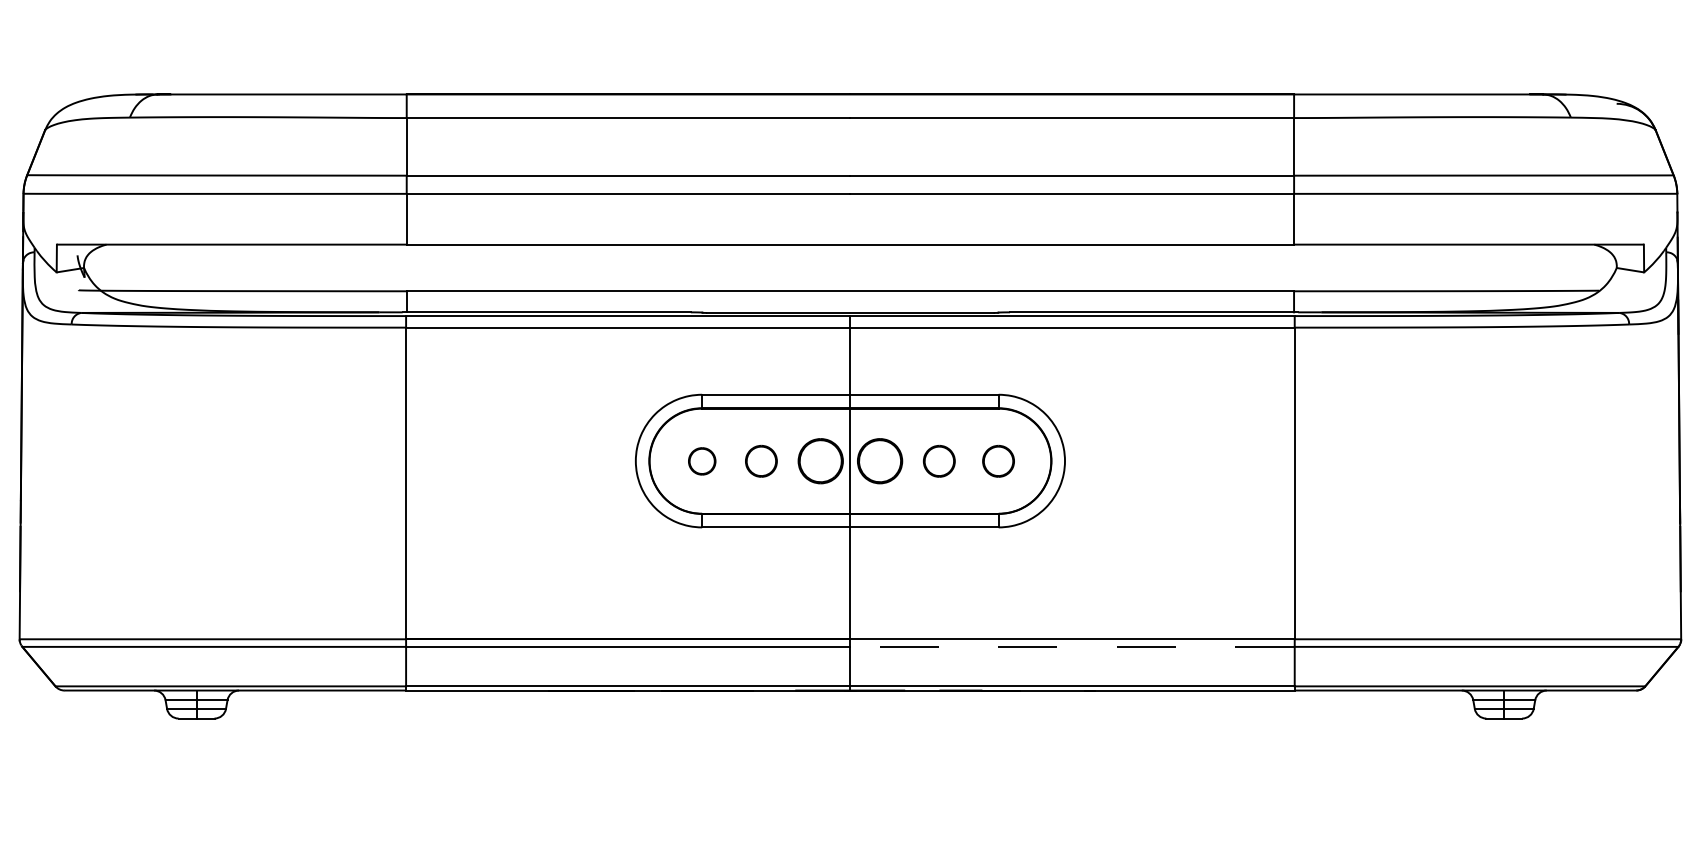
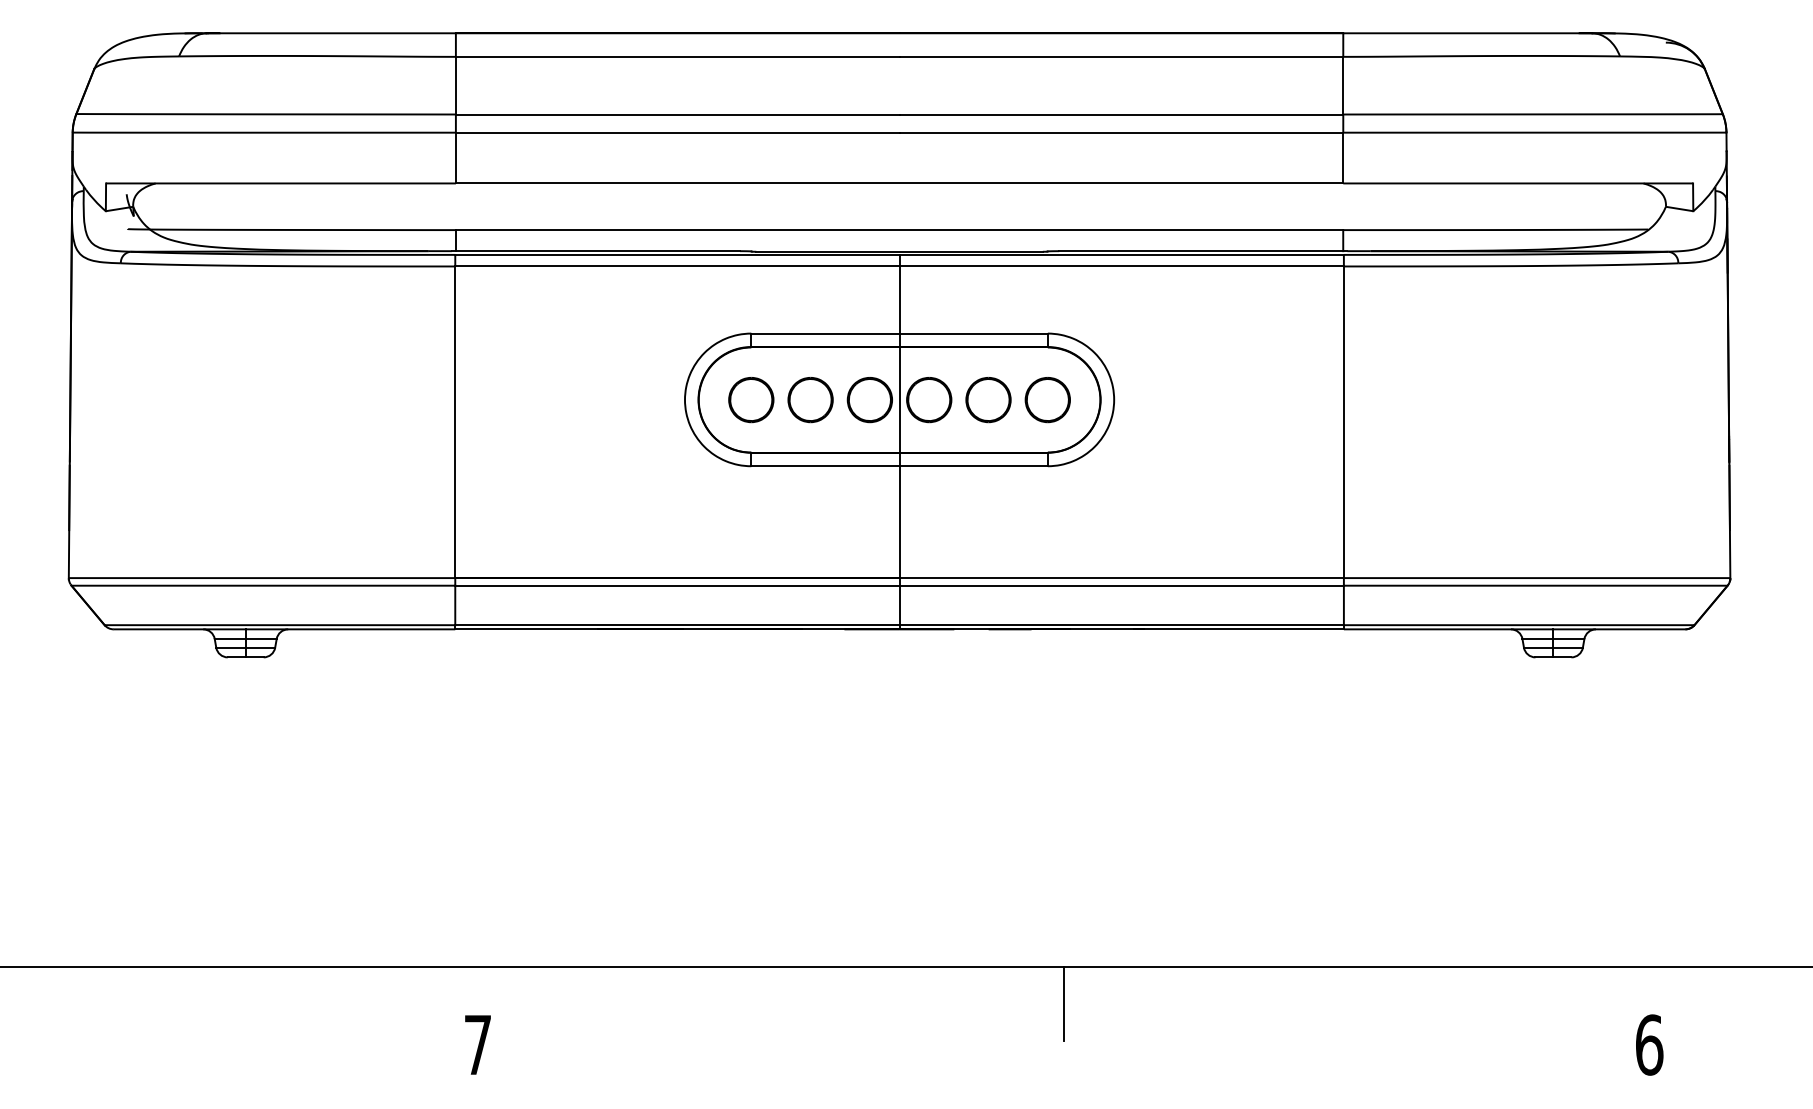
part: (702, 461) -> (751, 400), size x1.67
part: (761, 461) -> (810, 400), size x1.43
part: (939, 461) -> (988, 400), size x1.43
part: (998, 461) -> (1047, 400), size x1.43
line: (1072, 646) -> (1121, 585), dashed -> solid

